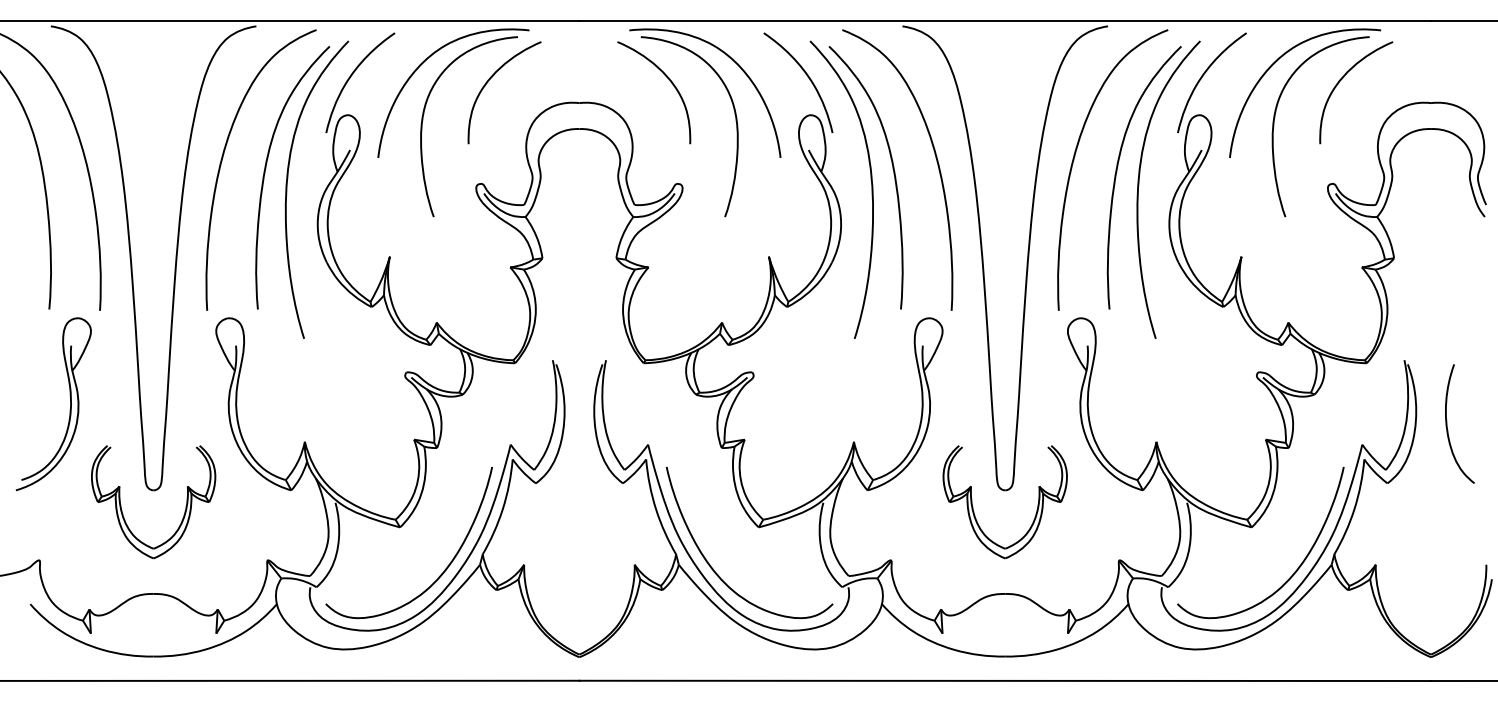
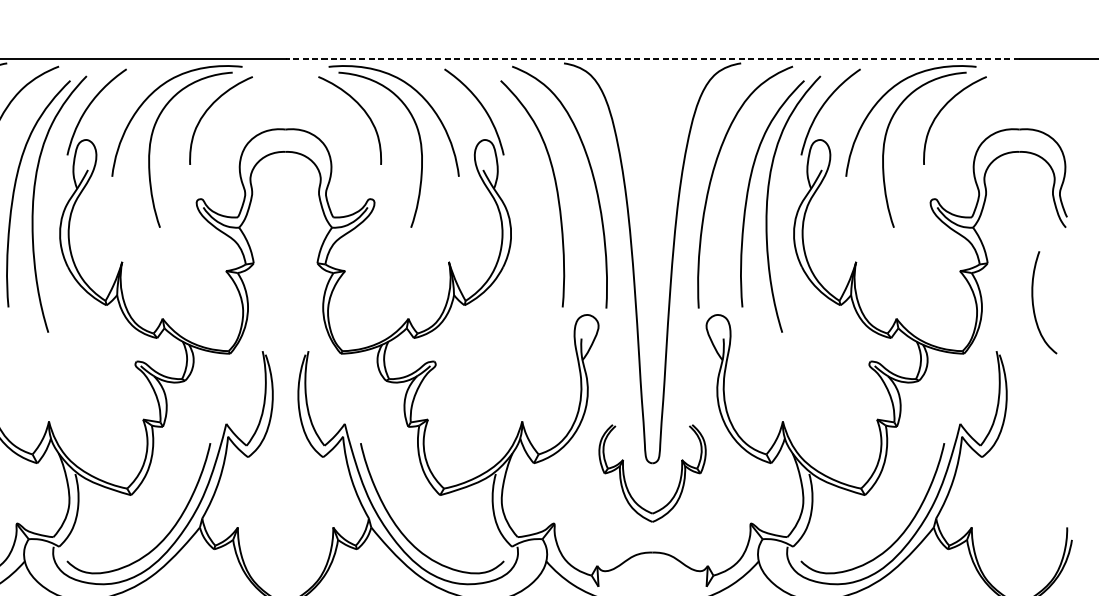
line: (1005, 20) -> (652, 58), solid -> dashed
curve: (871, 189) -> (537, 204), removed
curve: (1447, 423) -> (1033, 302), moved

